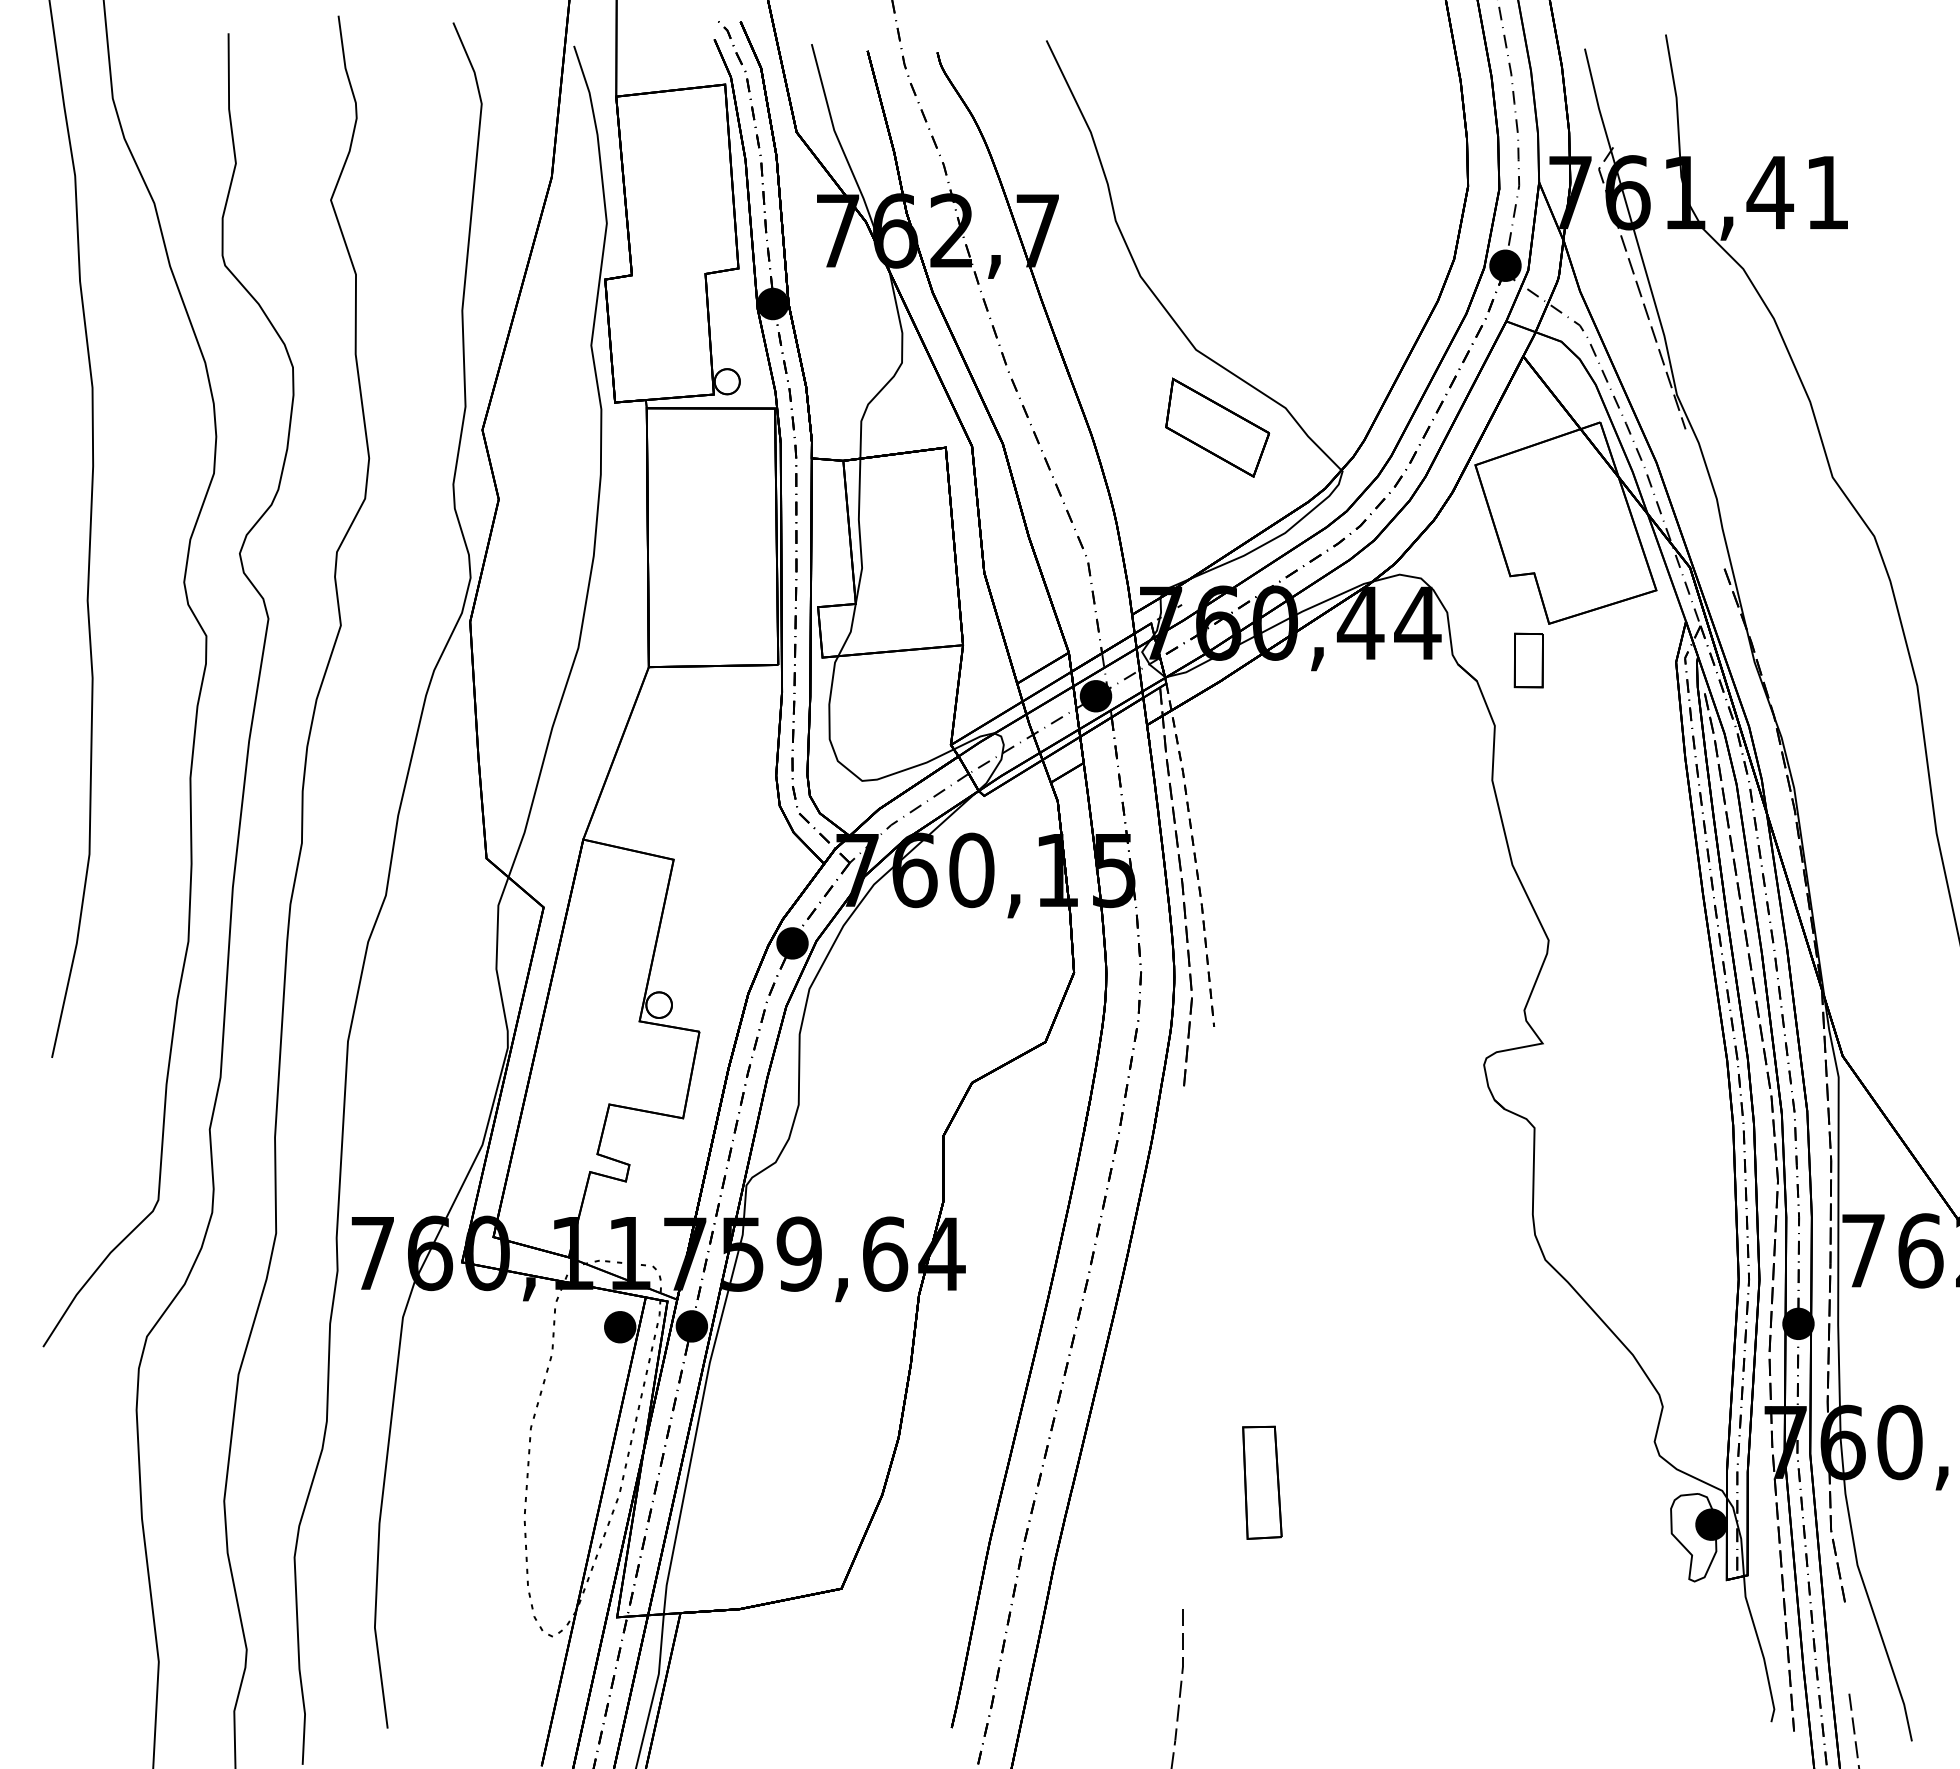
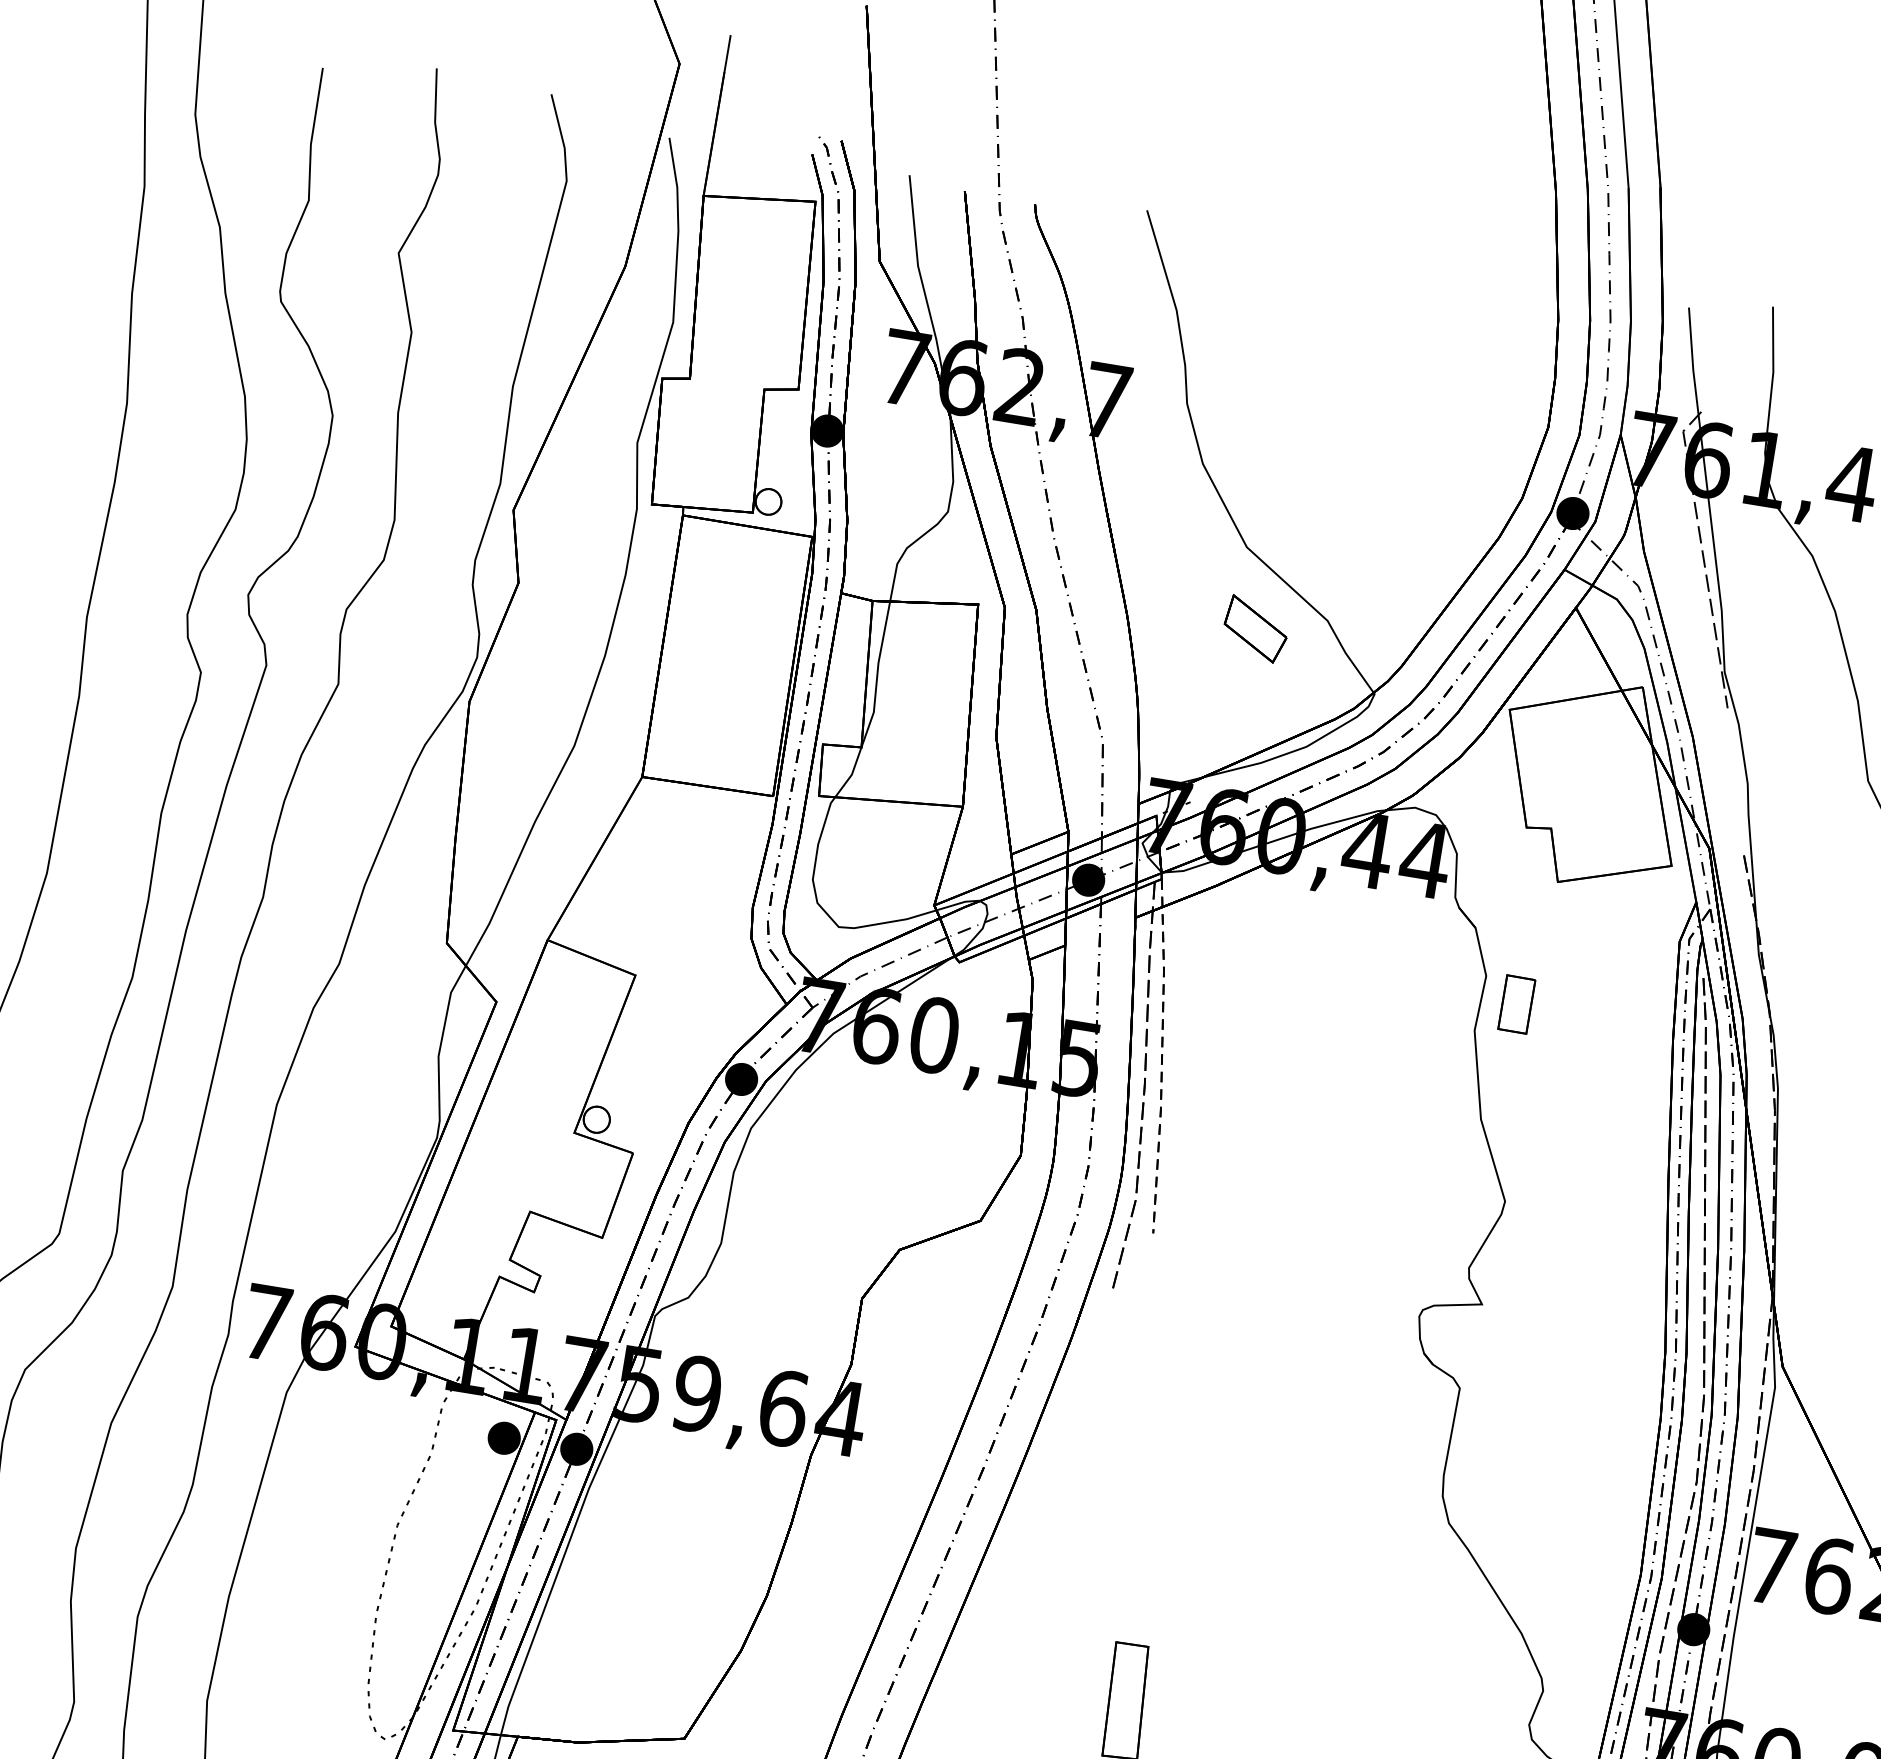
part: (1217, 427) -> (1255, 629), size x0.6
part: (1528, 660) -> (1516, 1004), moved

